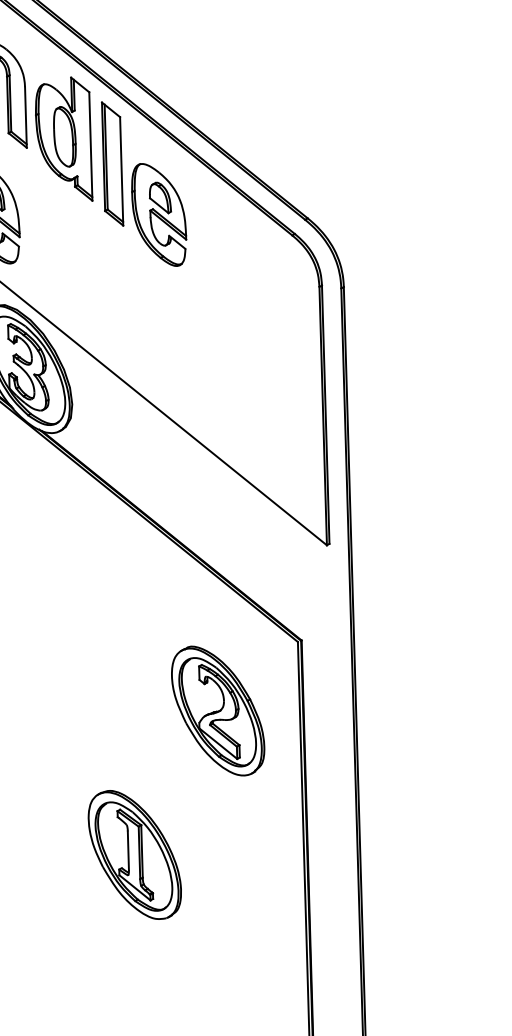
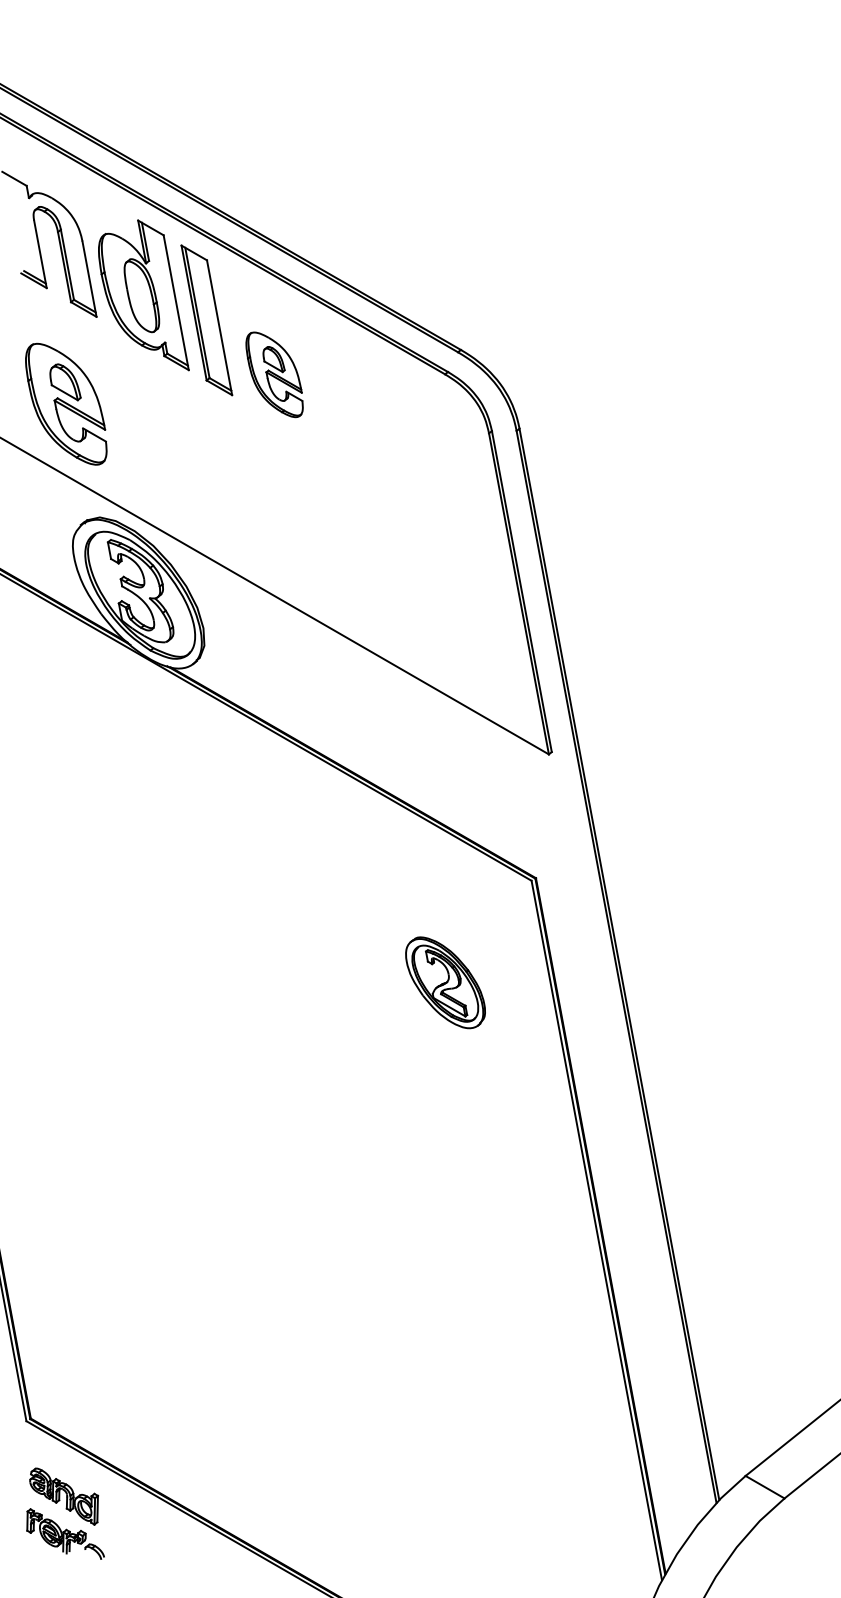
part: (158, 214) -> (274, 374), size x0.7
part: (218, 710) -> (445, 982), size x0.6
part: (134, 854) -> (369, 1178), removed

